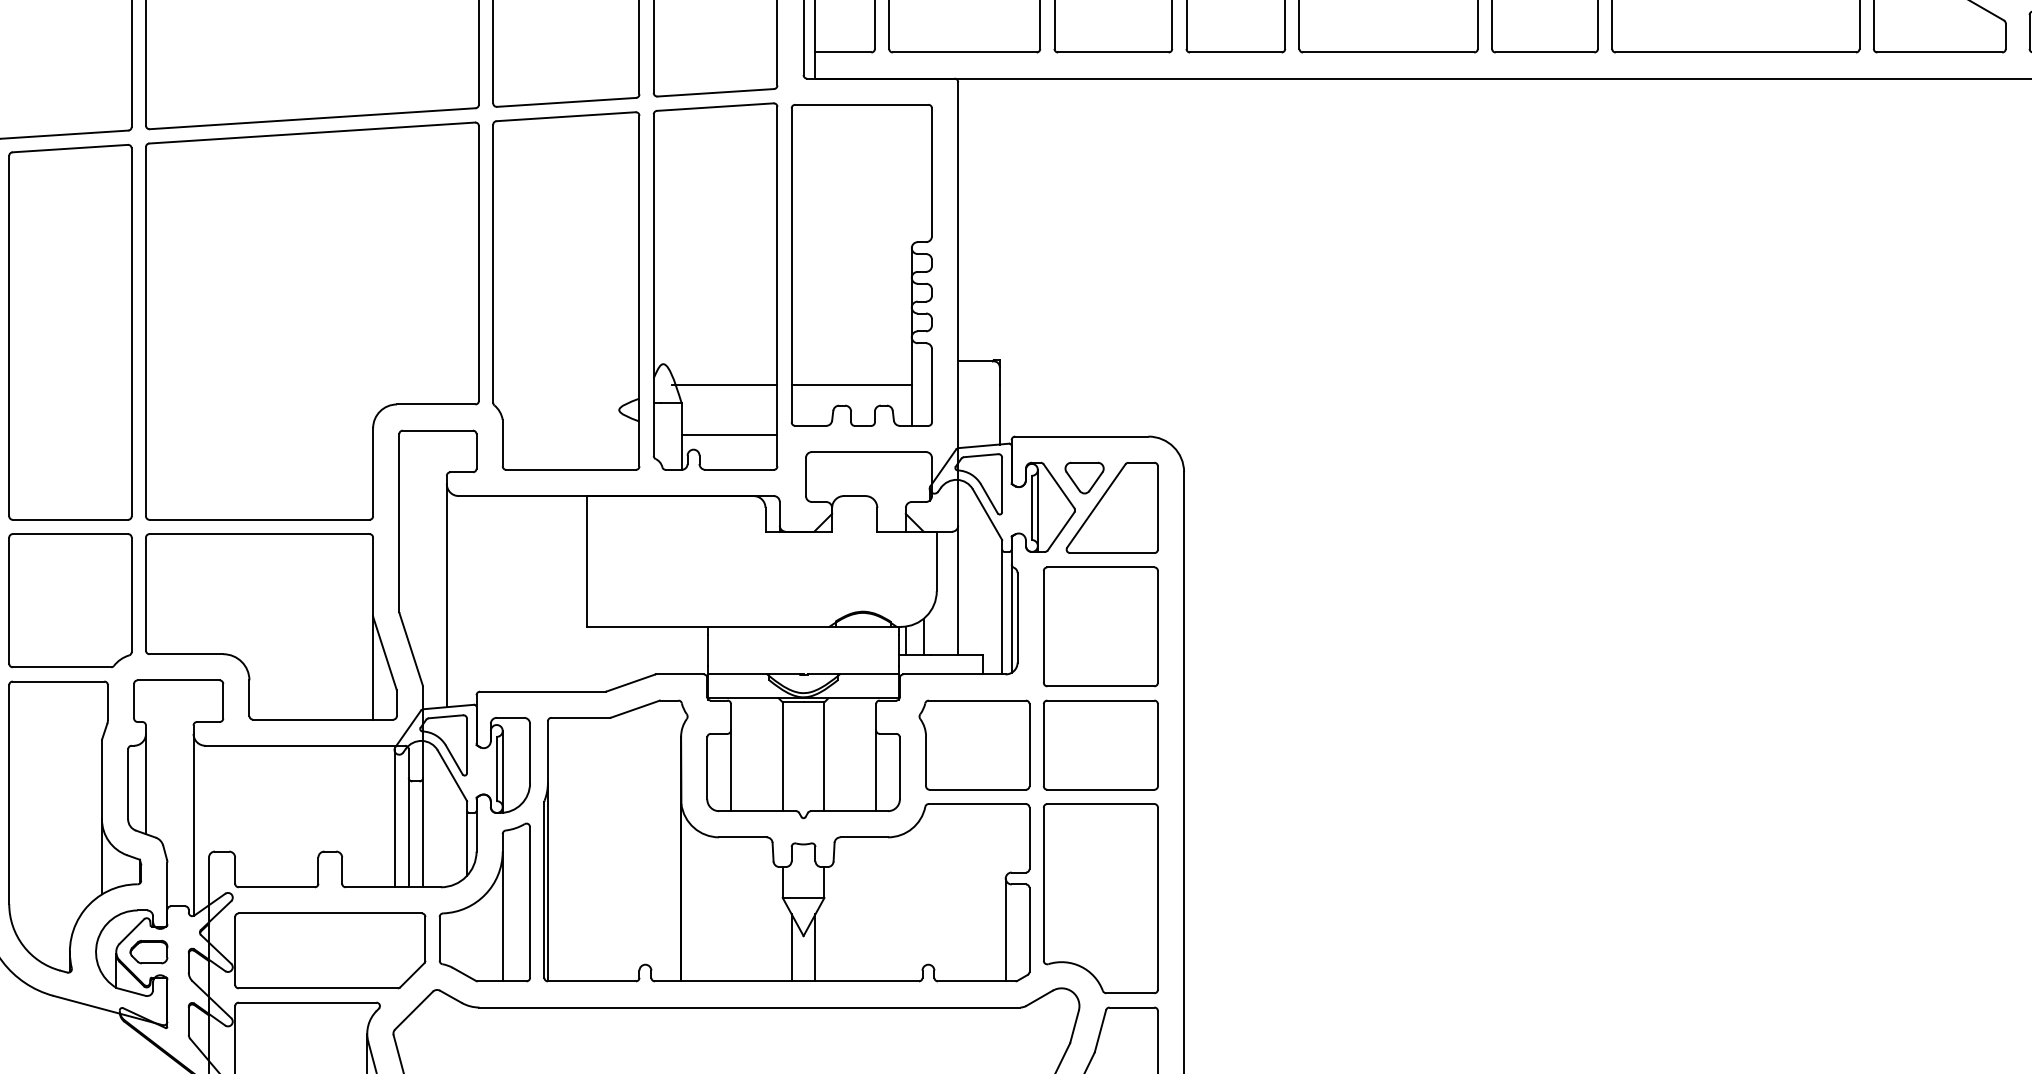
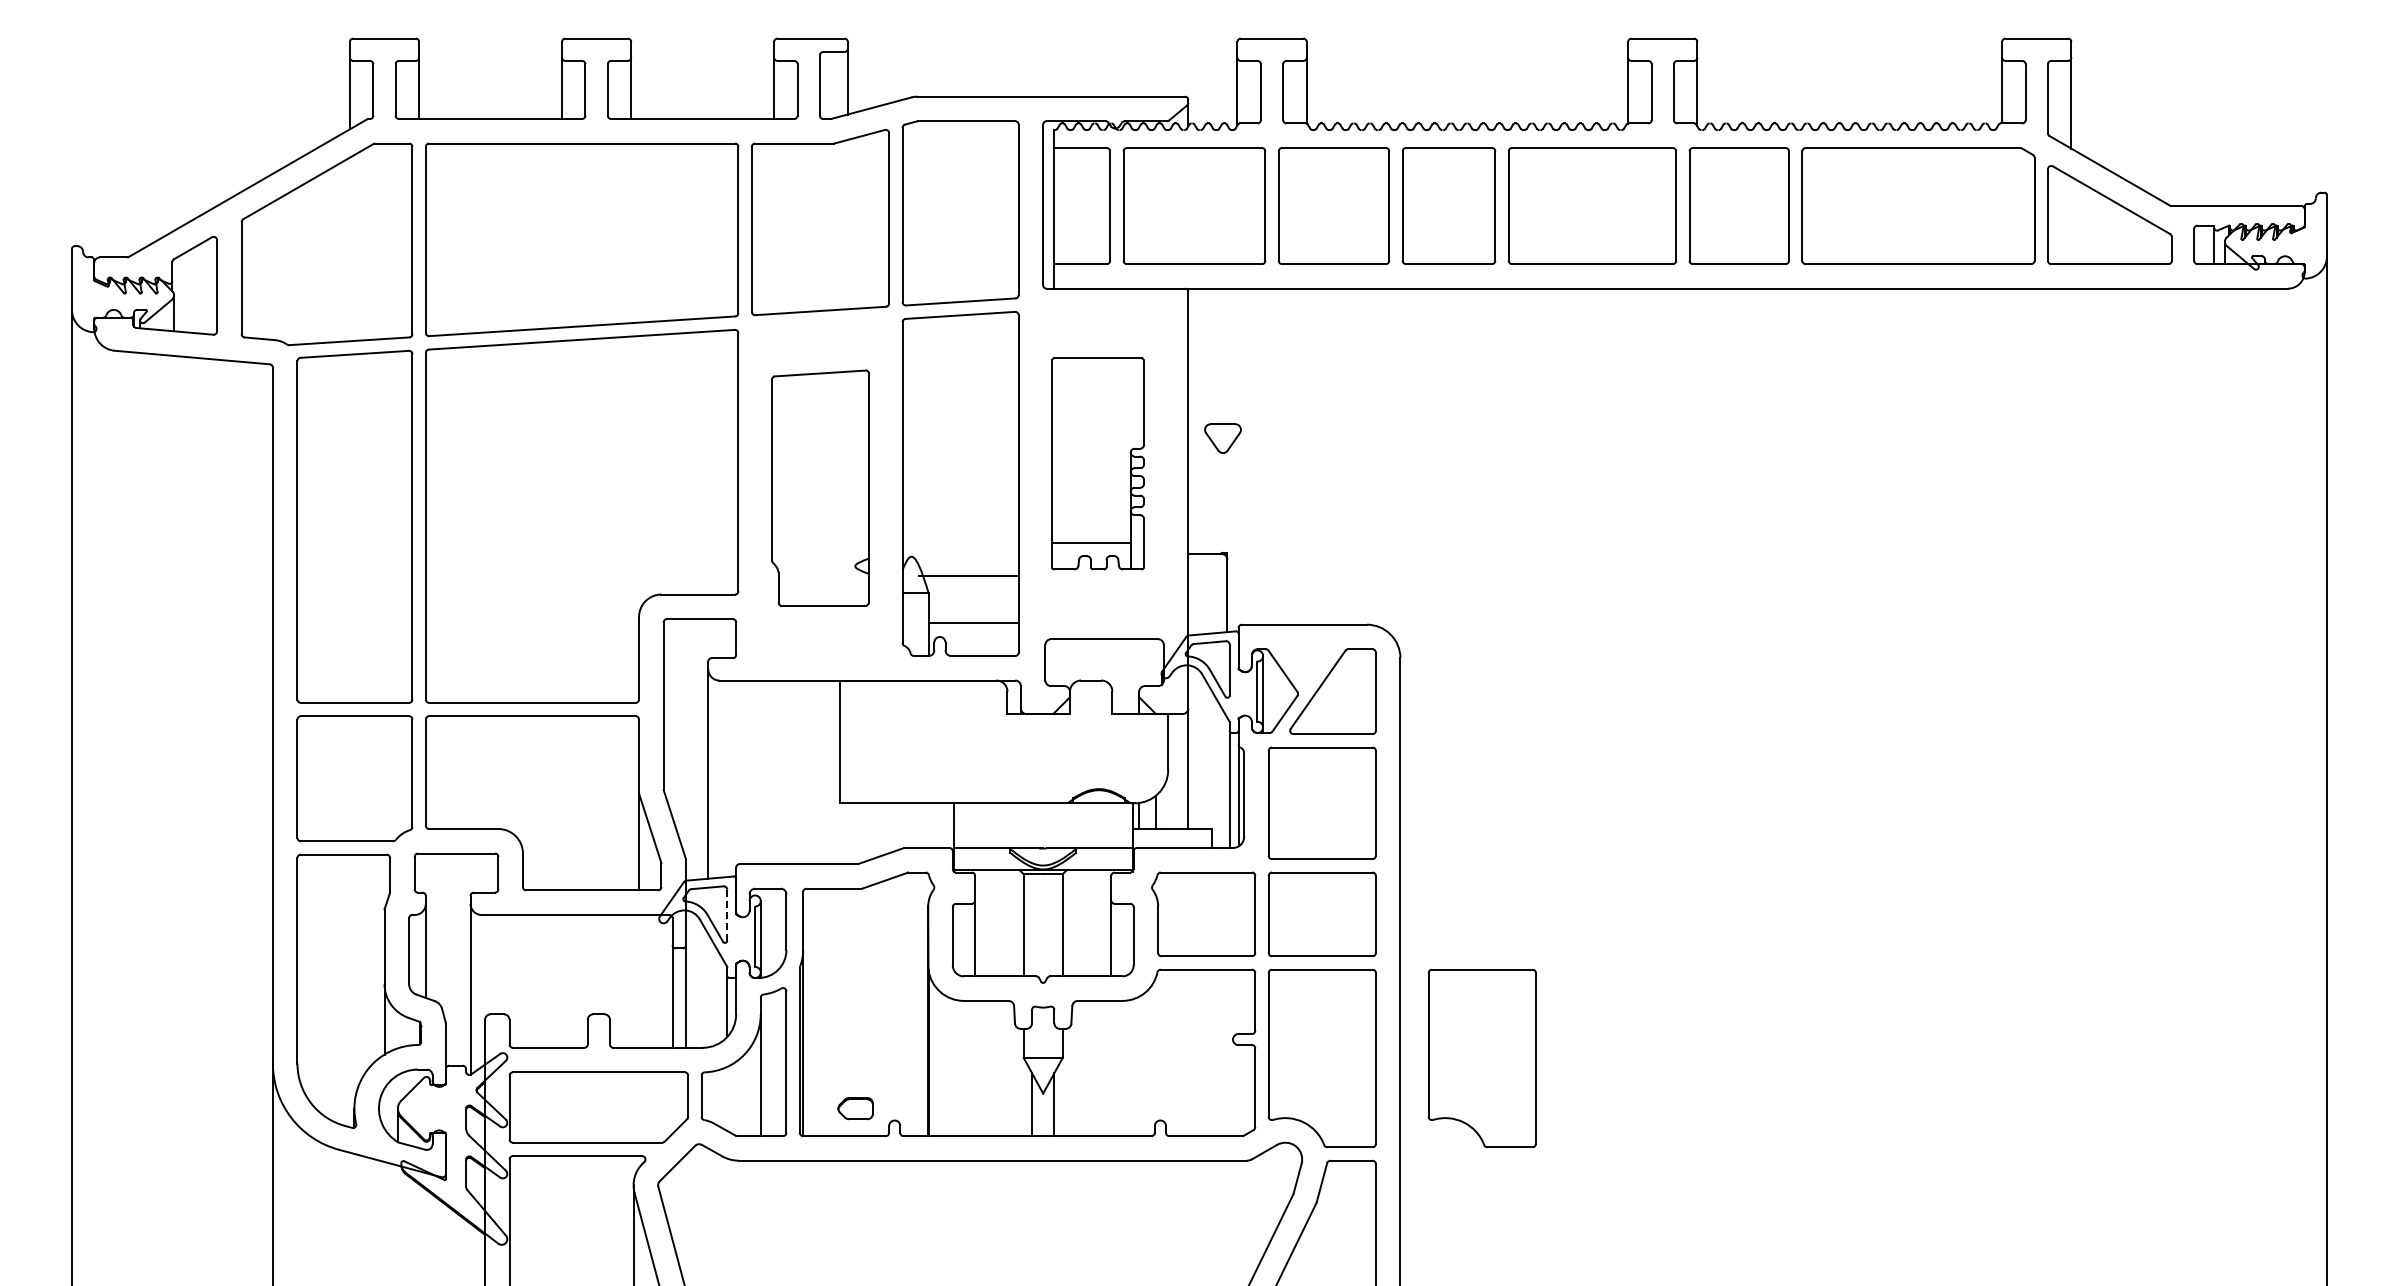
part: (861, 264) -> (1097, 463), size x0.7
part: (566, 290) -> (820, 487), size x0.7
part: (1084, 477) -> (1222, 438), moved
line: (467, 746) -> (727, 915), solid -> dashed
line: (394, 817) -> (659, 982), removed
part: (1270, 898) -> (1481, 1058), added
line: (1005, 929) -> (1232, 1087), removed
part: (148, 951) -> (855, 1108), moved

